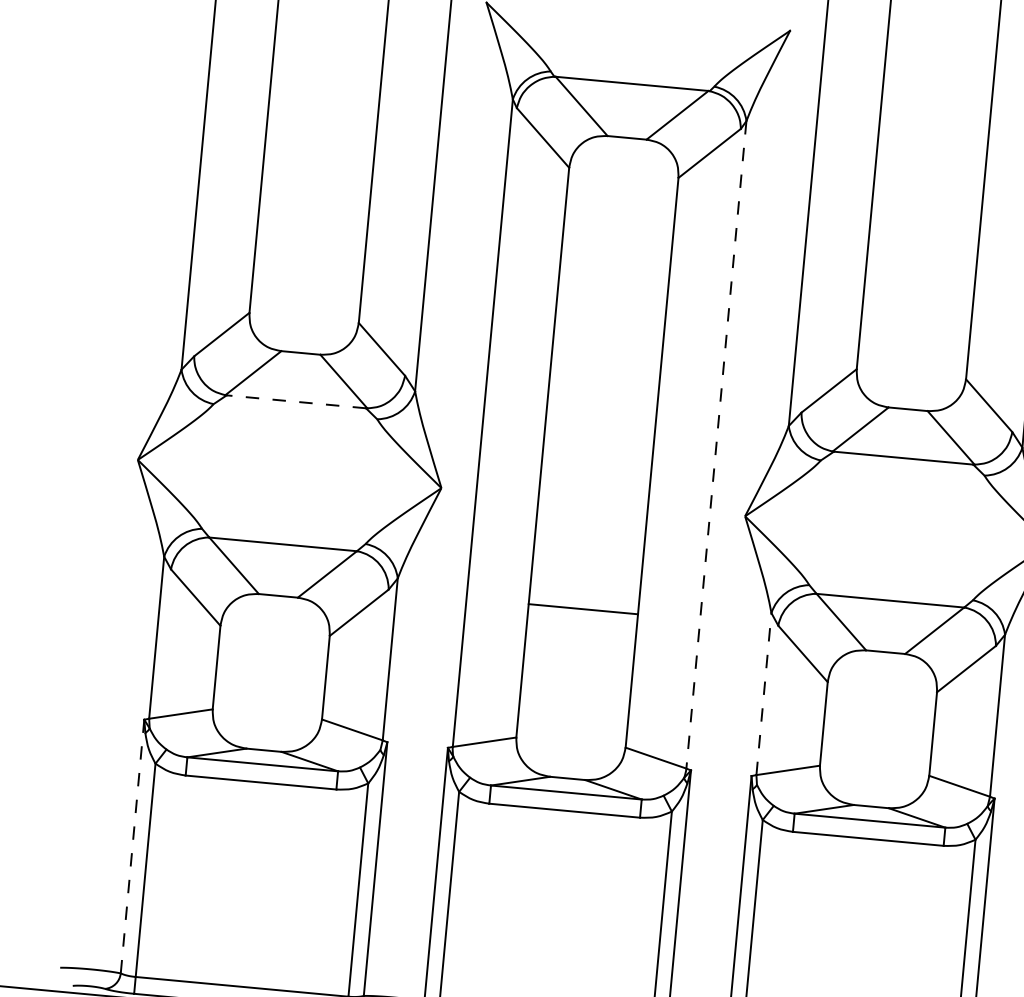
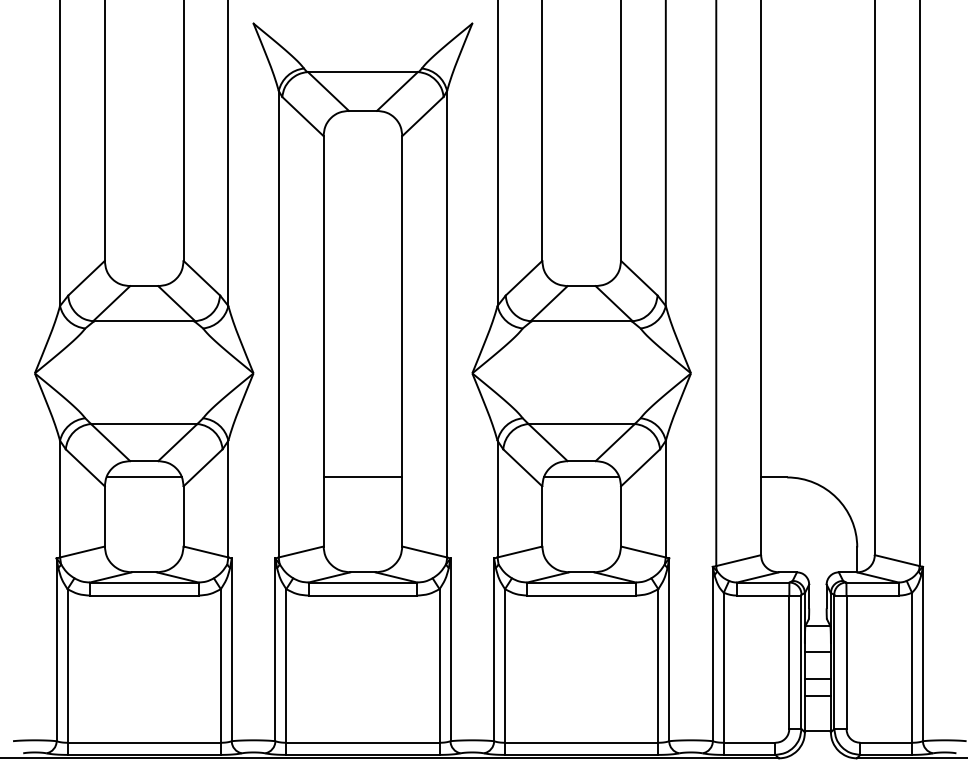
line: (295, 401) -> (143, 321), dashed -> solid
line: (716, 445) -> (447, 324), dashed -> solid
line: (582, 609) -> (362, 477), moved
line: (275, 618) -> (143, 477), added
line: (883, 674) -> (581, 477), added
line: (763, 693) -> (497, 498), dashed -> solid
line: (132, 846) -> (56, 649), dashed -> solid

